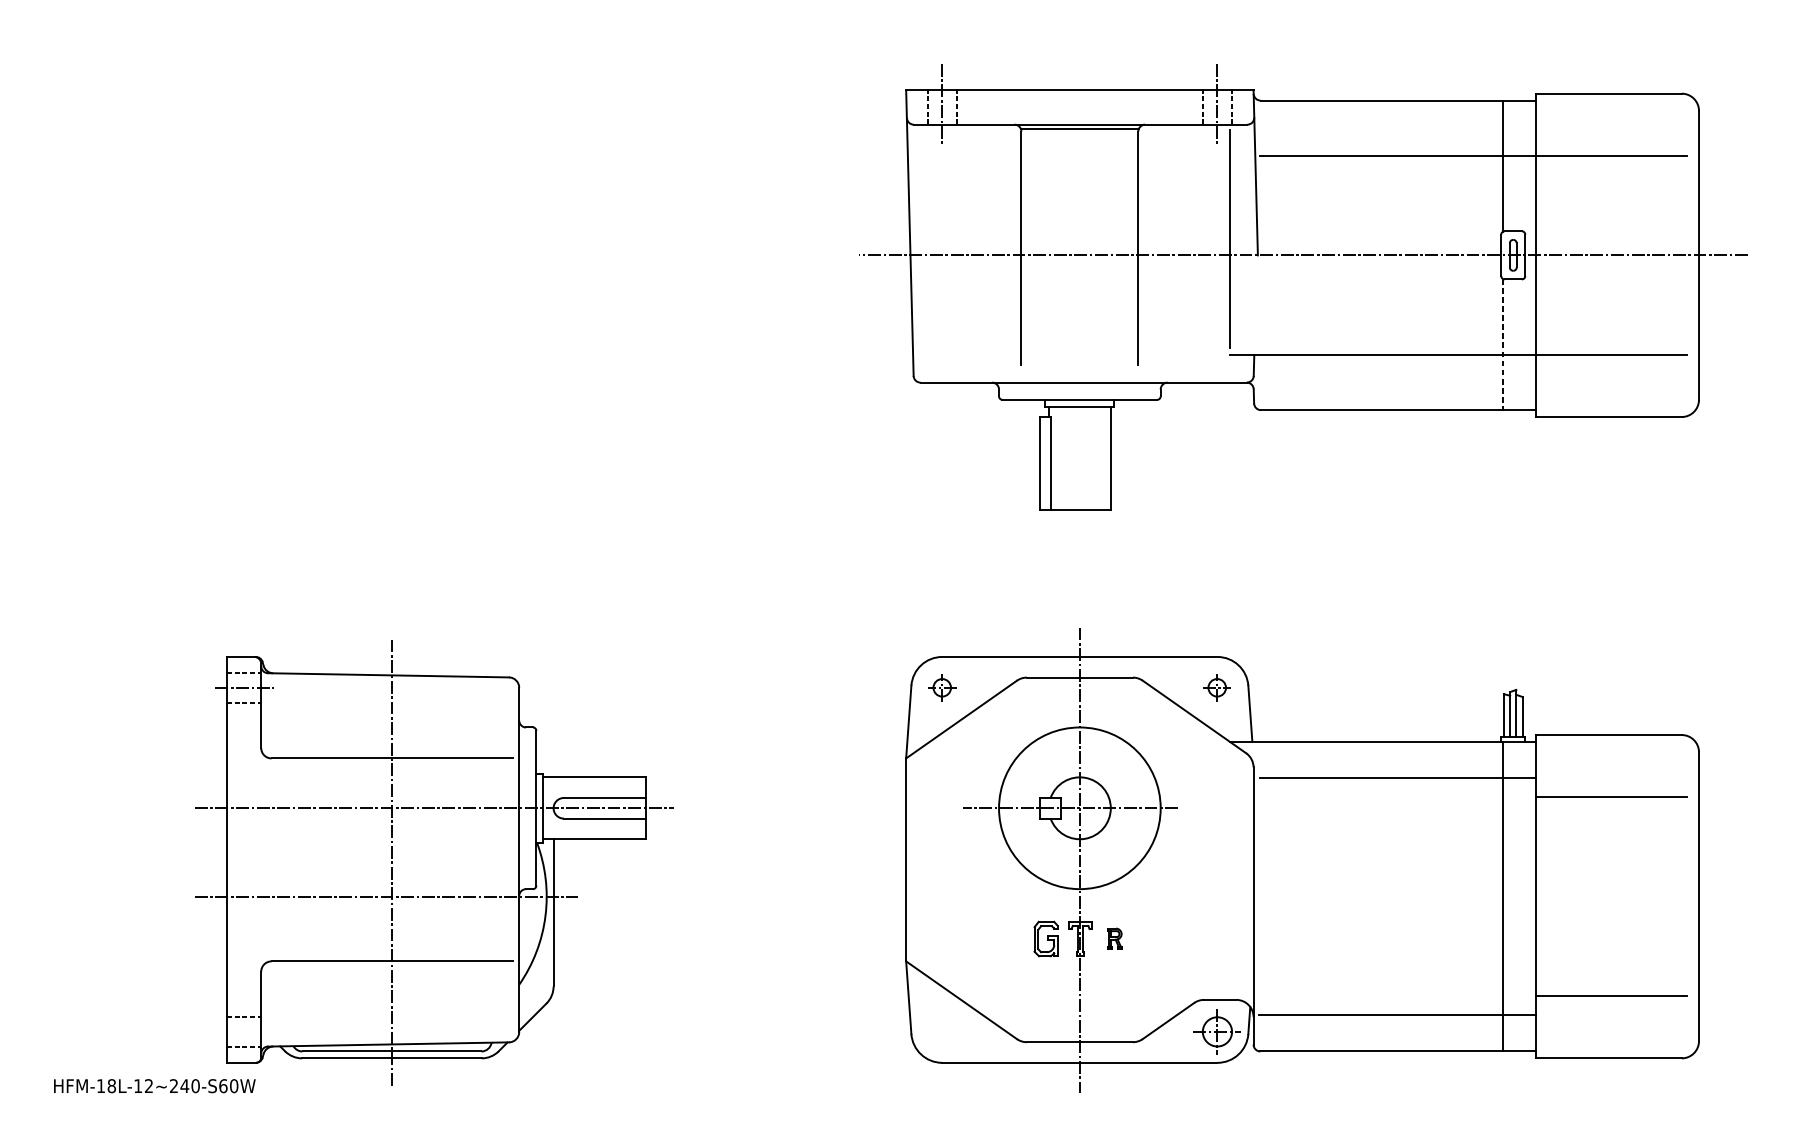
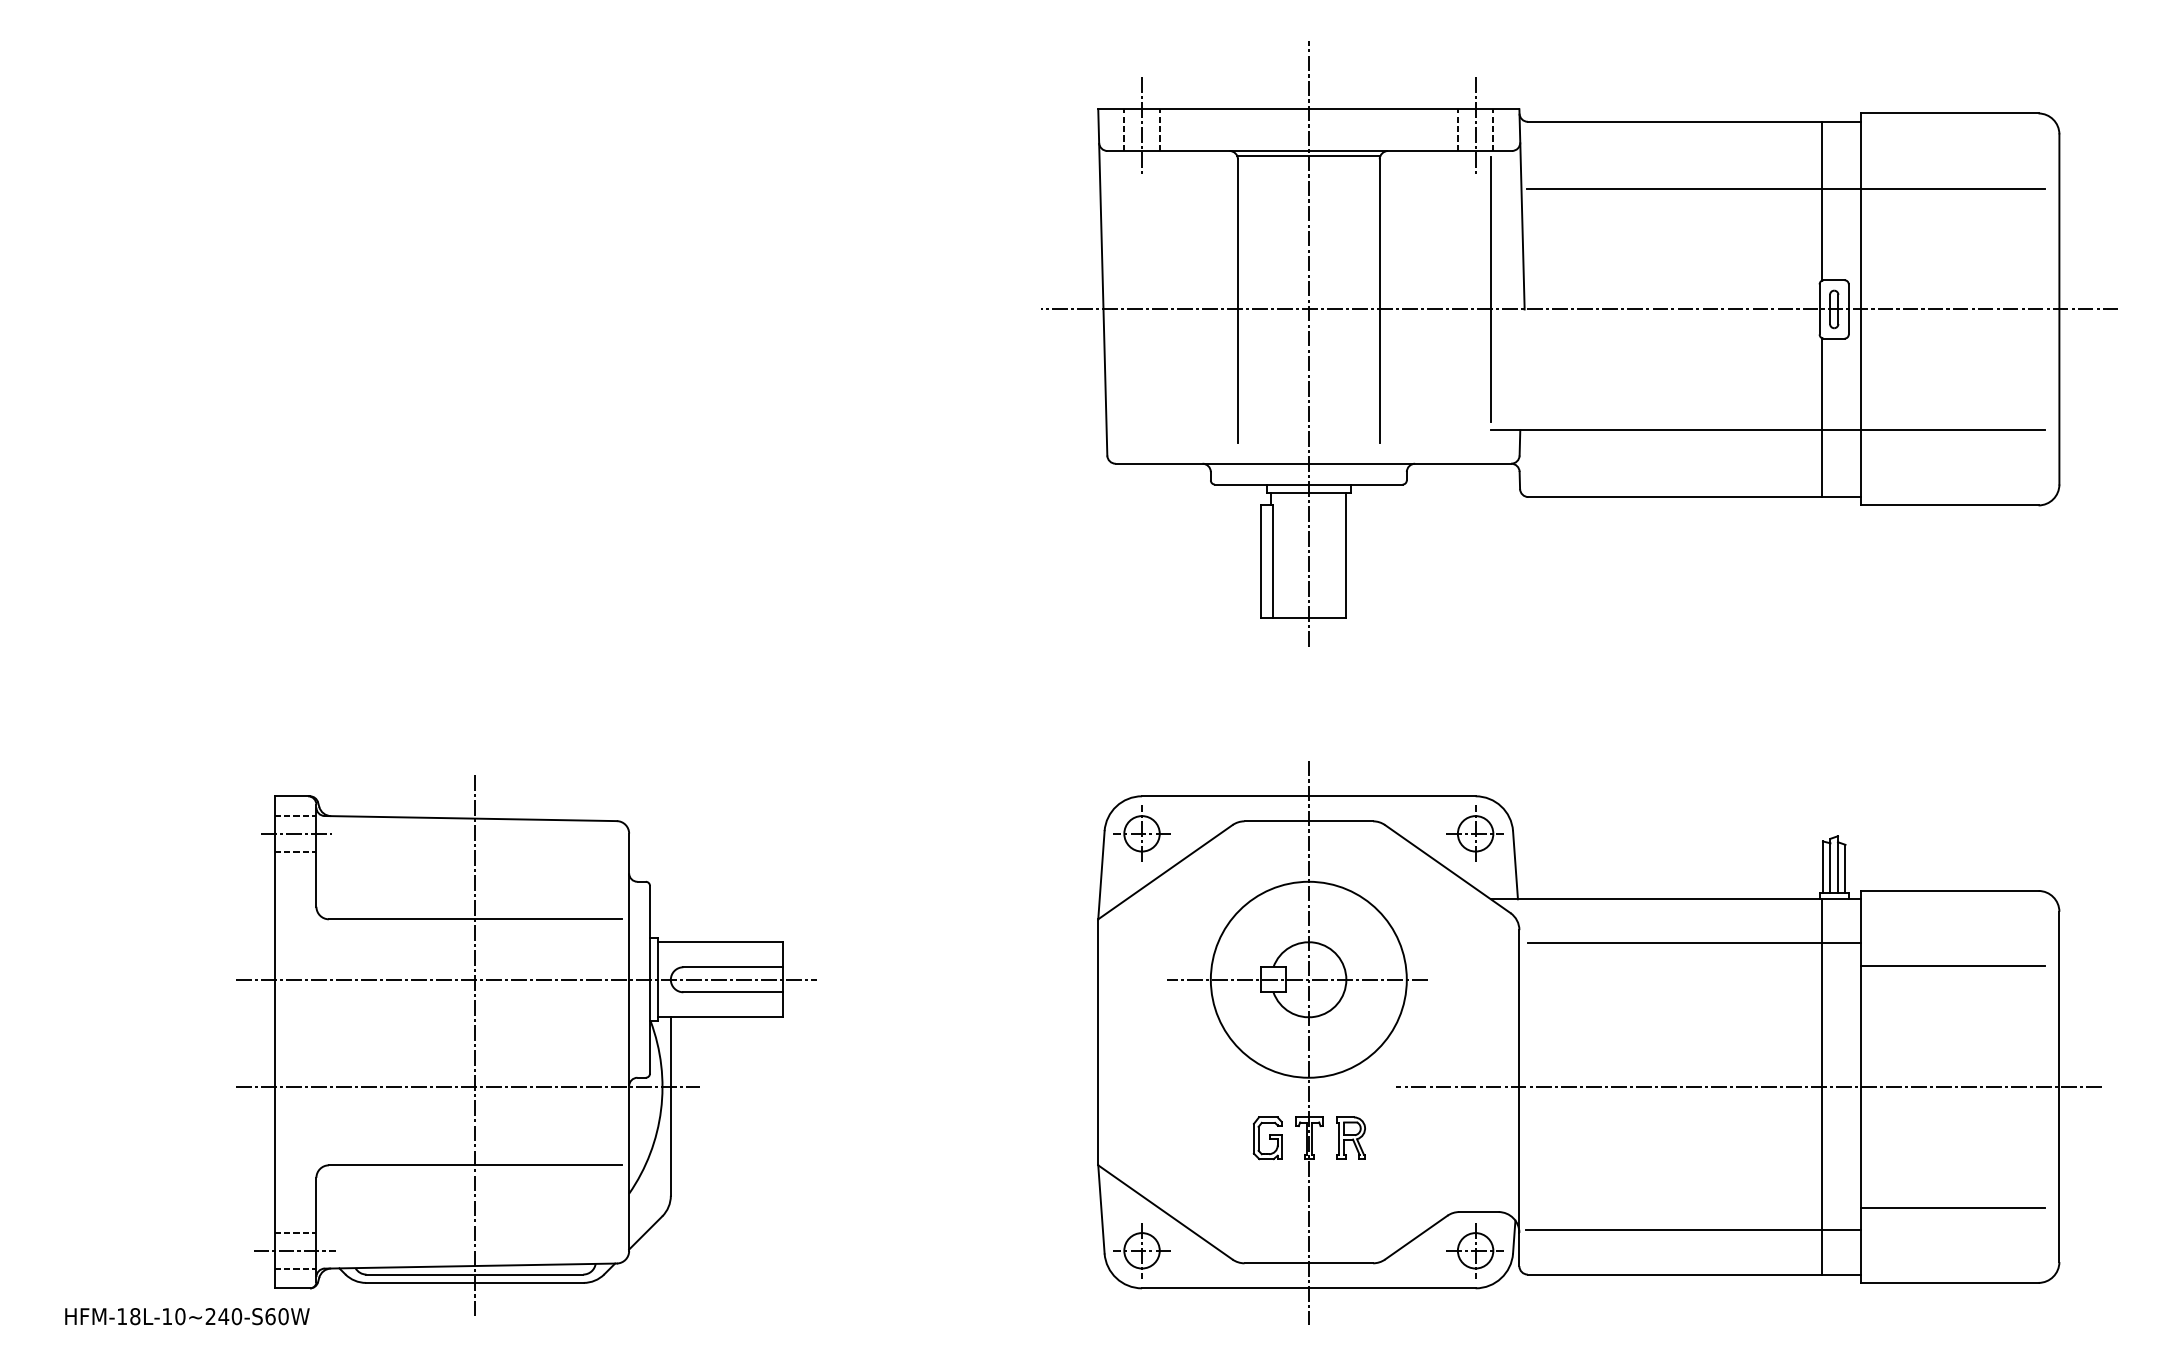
line: (1079, 283) -> (1308, 343), added
line: (1502, 344) -> (1821, 417), dashed -> solid
part: (941, 687) -> (1141, 833), size x1.67
part: (1216, 687) -> (1474, 833), size x1.67
line: (1442, 896) -> (1748, 1086), added
part: (1114, 938) -> (1350, 1137), size x1.67
line: (243, 1031) -> (294, 1250), added
part: (941, 1031) -> (1141, 1250), added
text: (149, 1086) -> (180, 1316), HFM-18L-12~240-S60W -> HFM-18L-10~240-S60W

